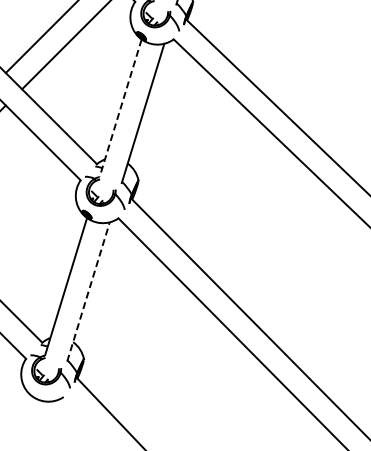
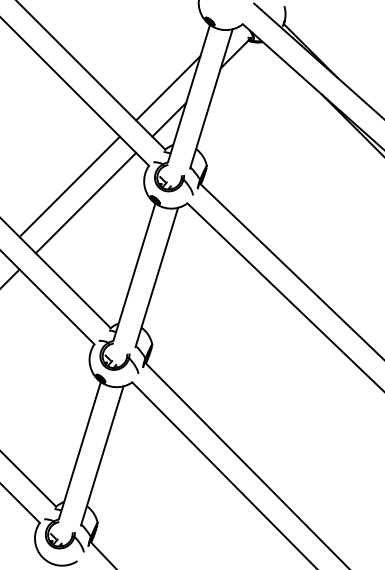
line: (120, 108) -> (134, 272), dashed -> solid
line: (88, 291) -> (102, 455), dashed -> solid

